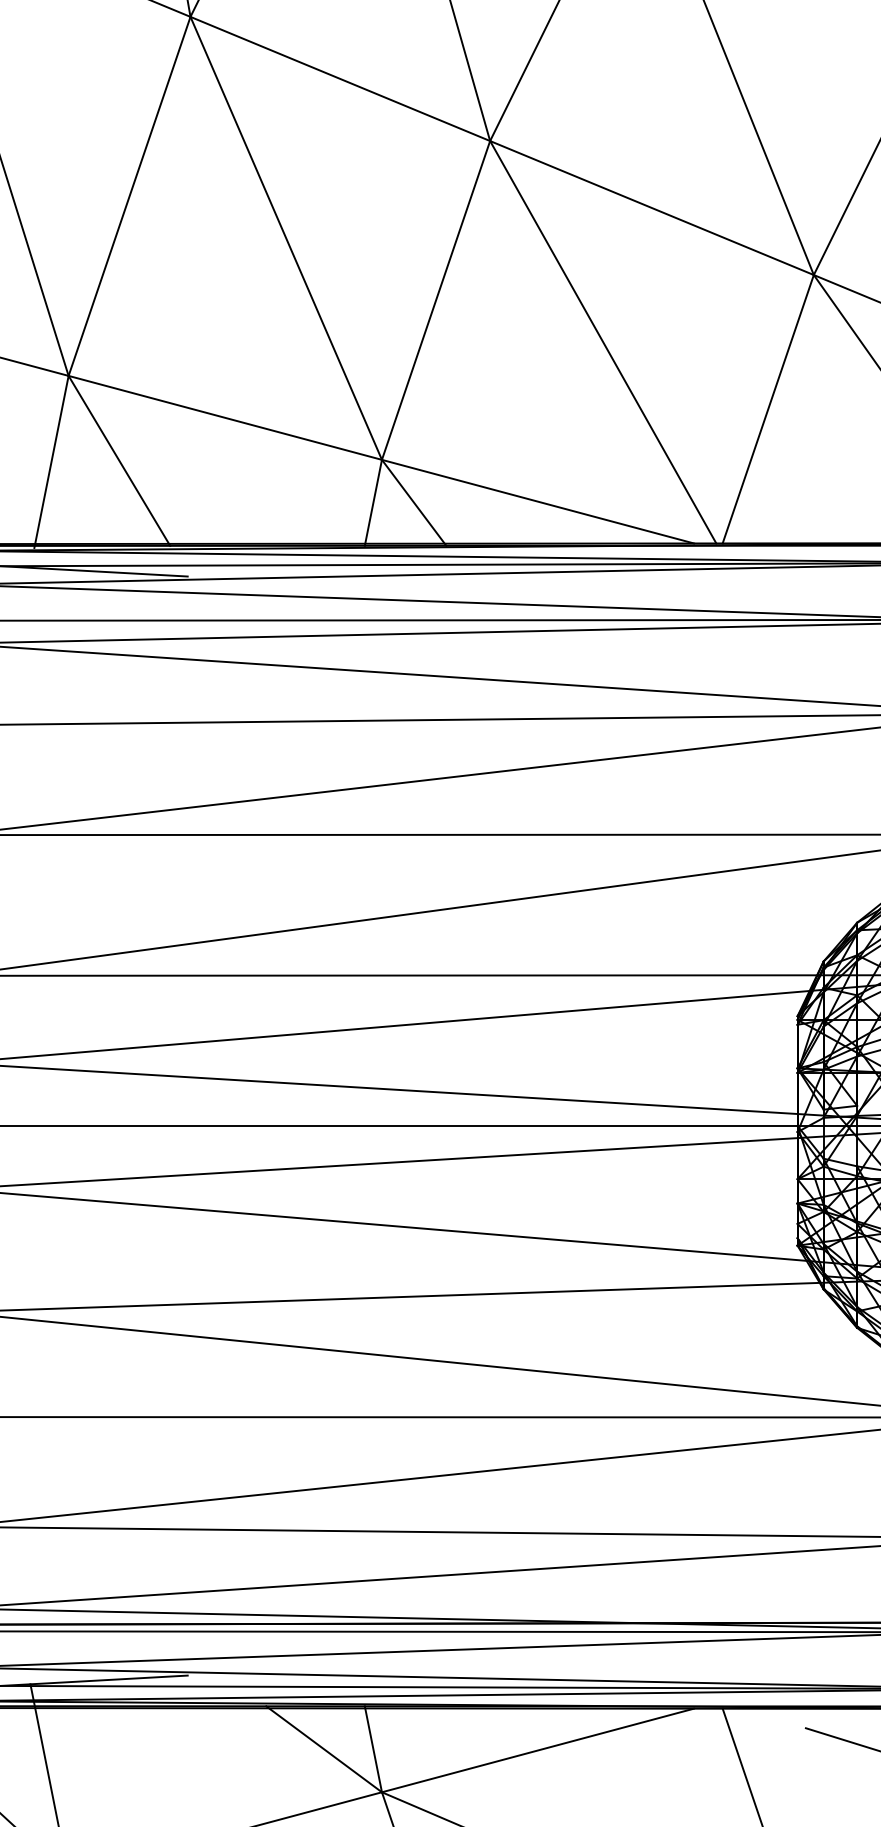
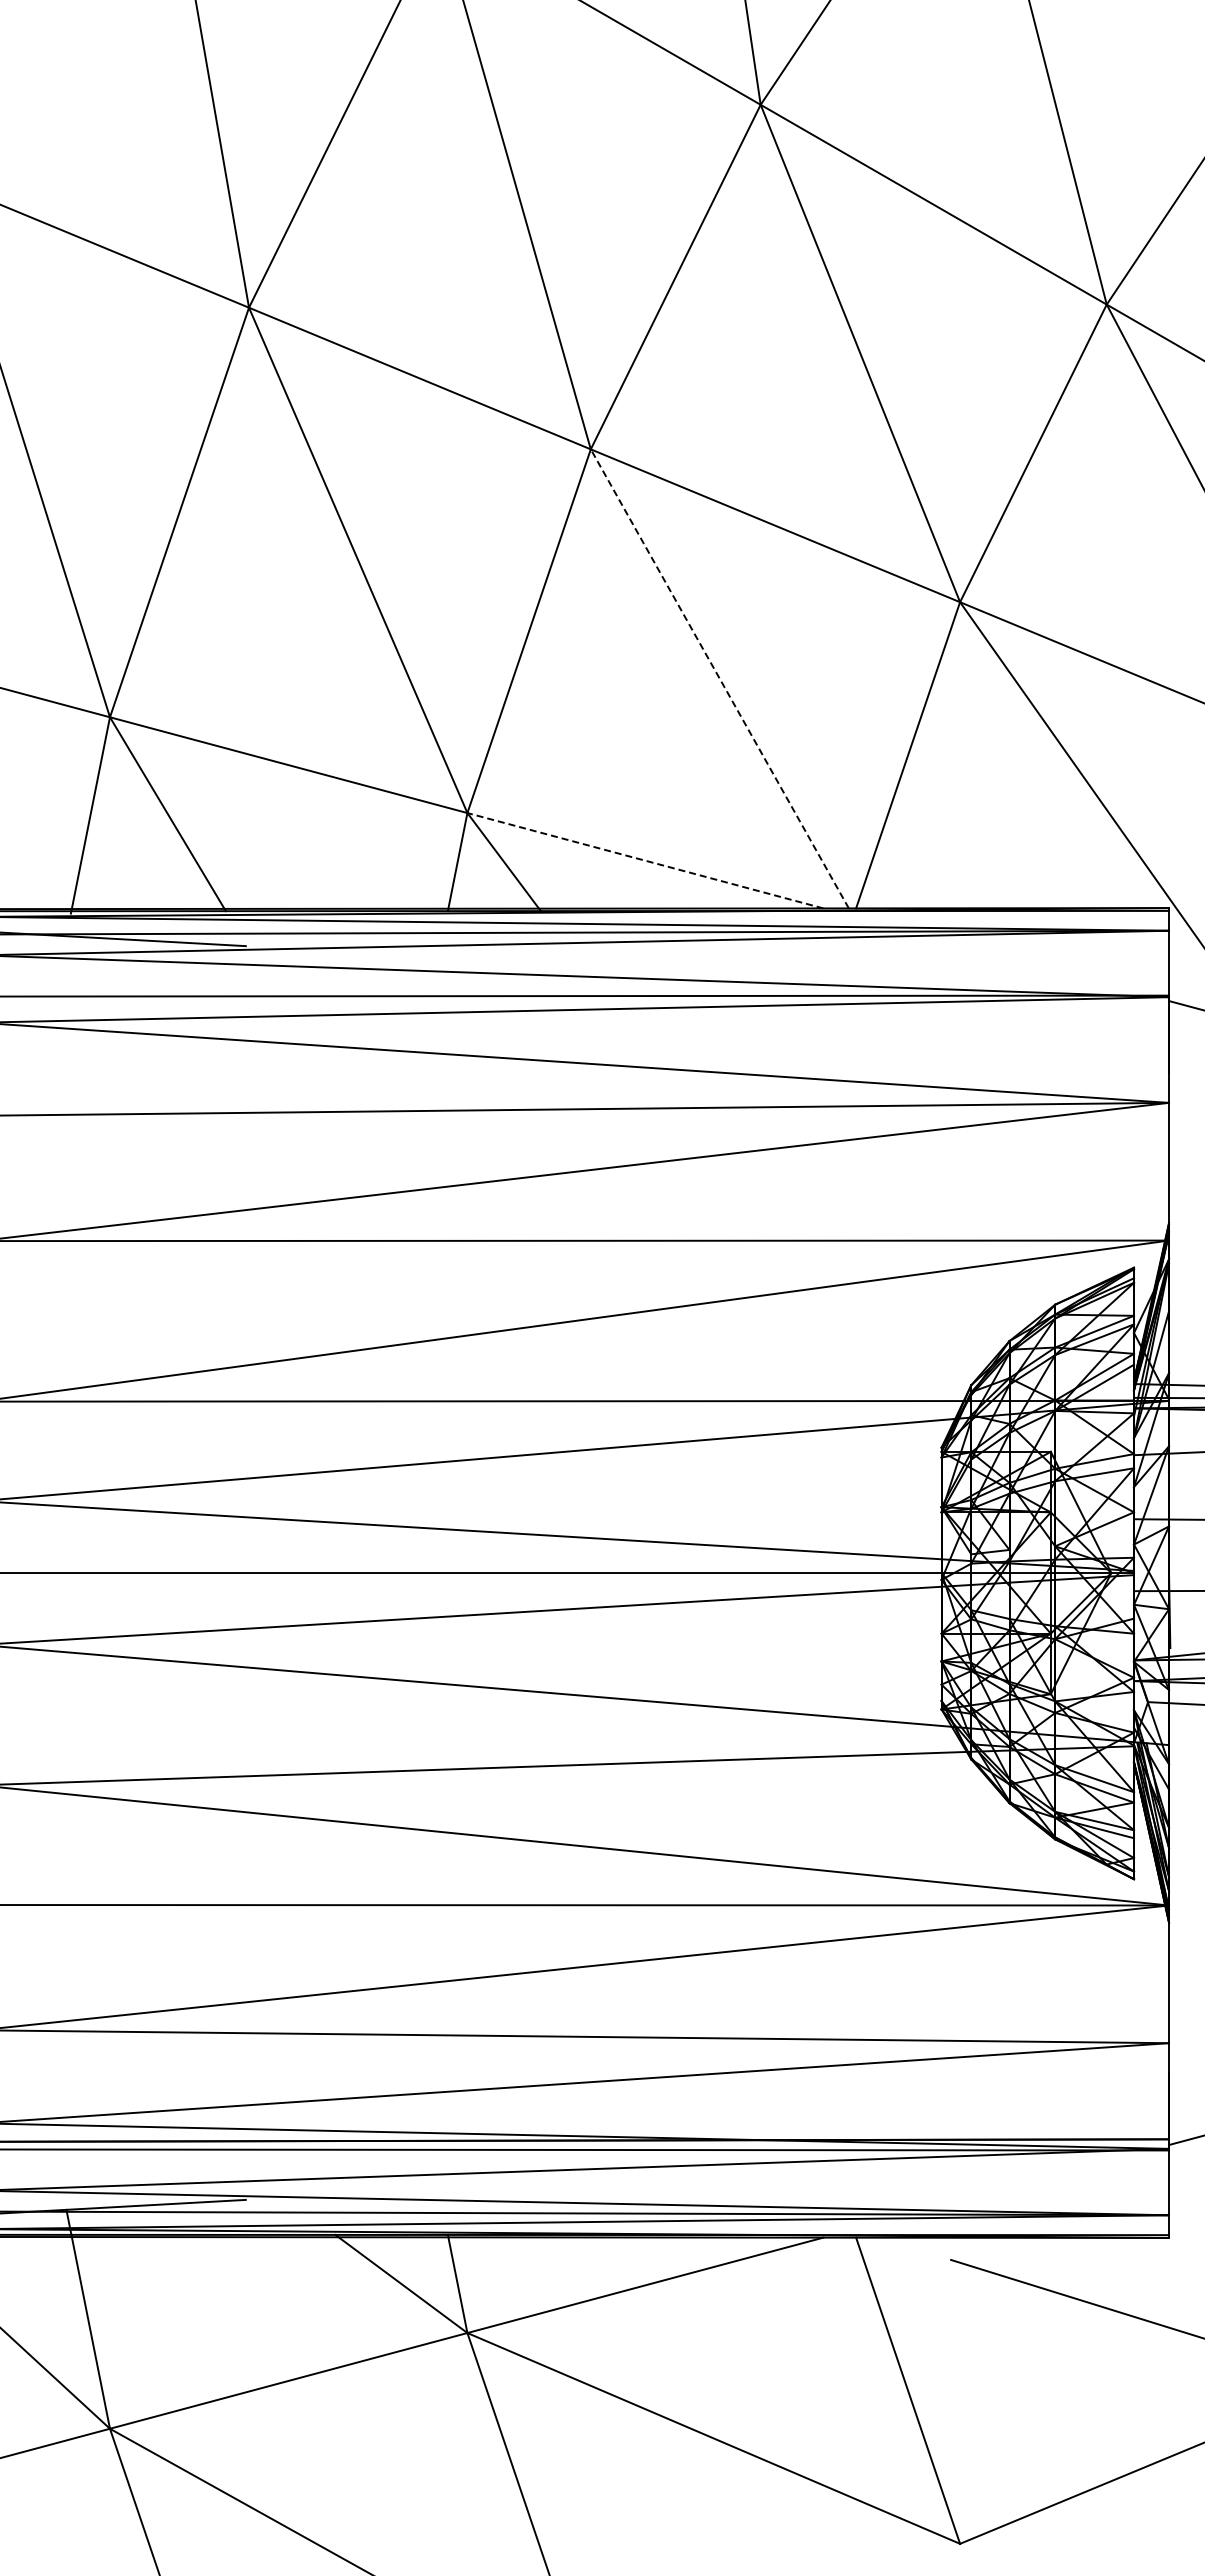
line: (602, 341) -> (719, 678), solid -> dashed
line: (537, 501) -> (644, 860), solid -> dashed

